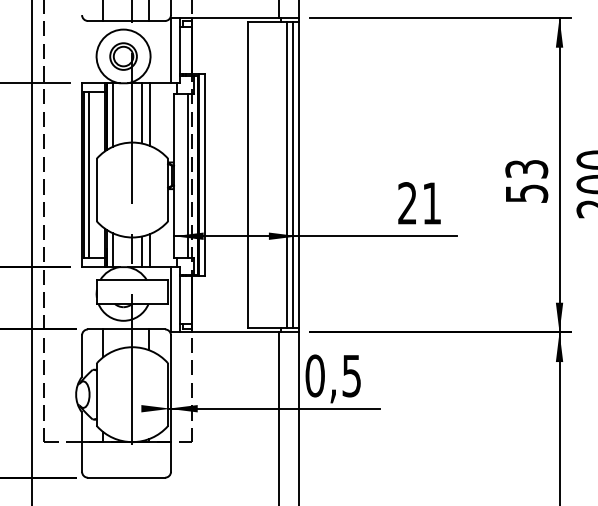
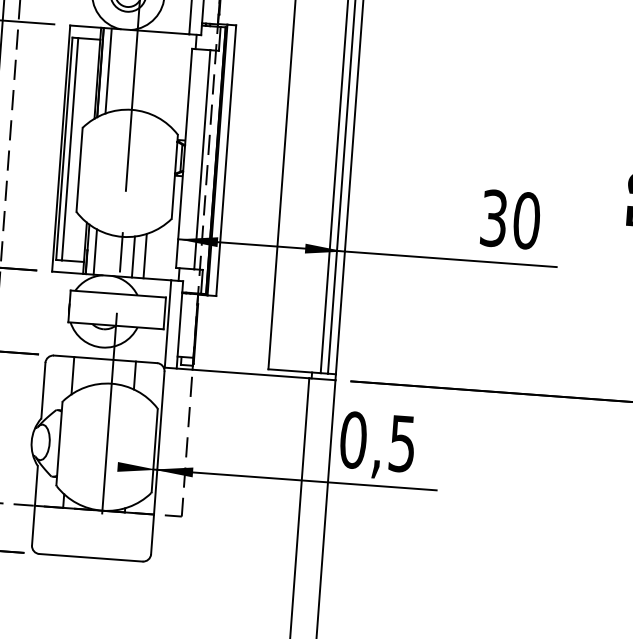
line: (141, 113) -> (146, 71), removed
line: (150, 114) -> (158, 74), removed
text: (419, 203) -> (510, 219), 21 -> 30

